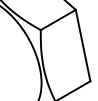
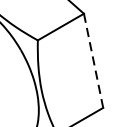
line: (83, 46) -> (94, 61), solid -> dashed

